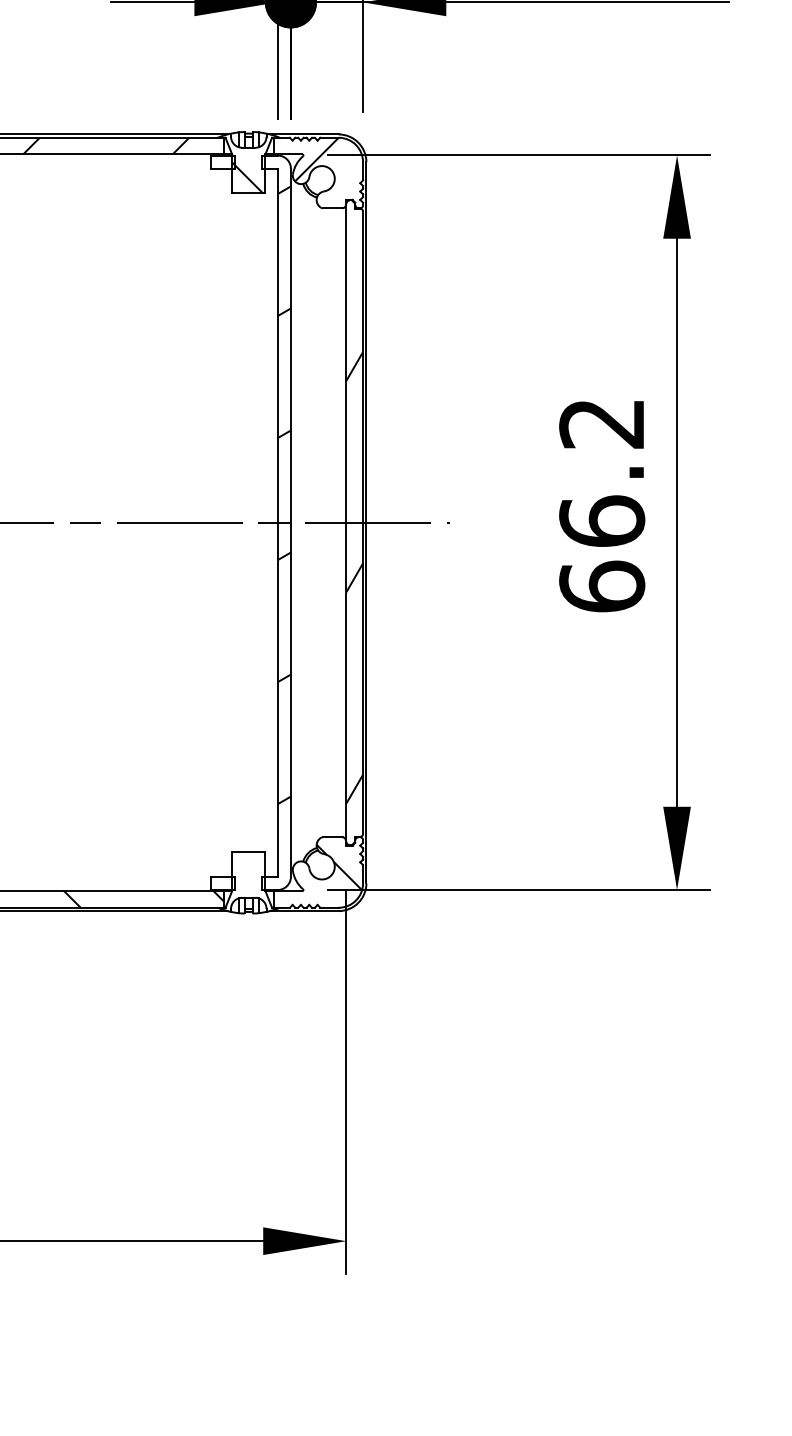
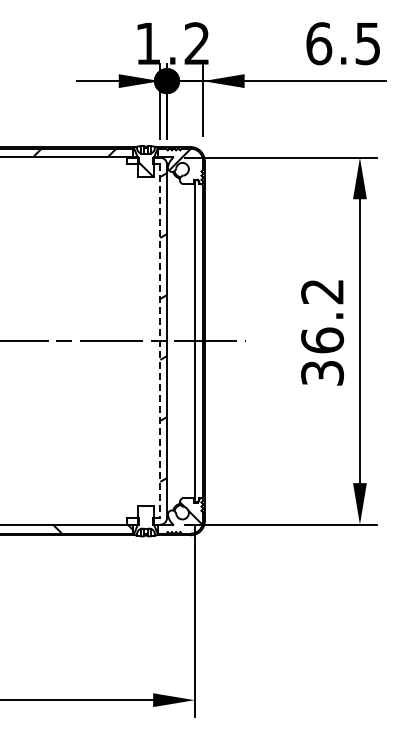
line: (277, 523) -> (160, 341), solid -> dashed
hatch: (353, 577) -> (198, 368), removed
text: (602, 585) -> (322, 372), 66.2 -> 36.2

